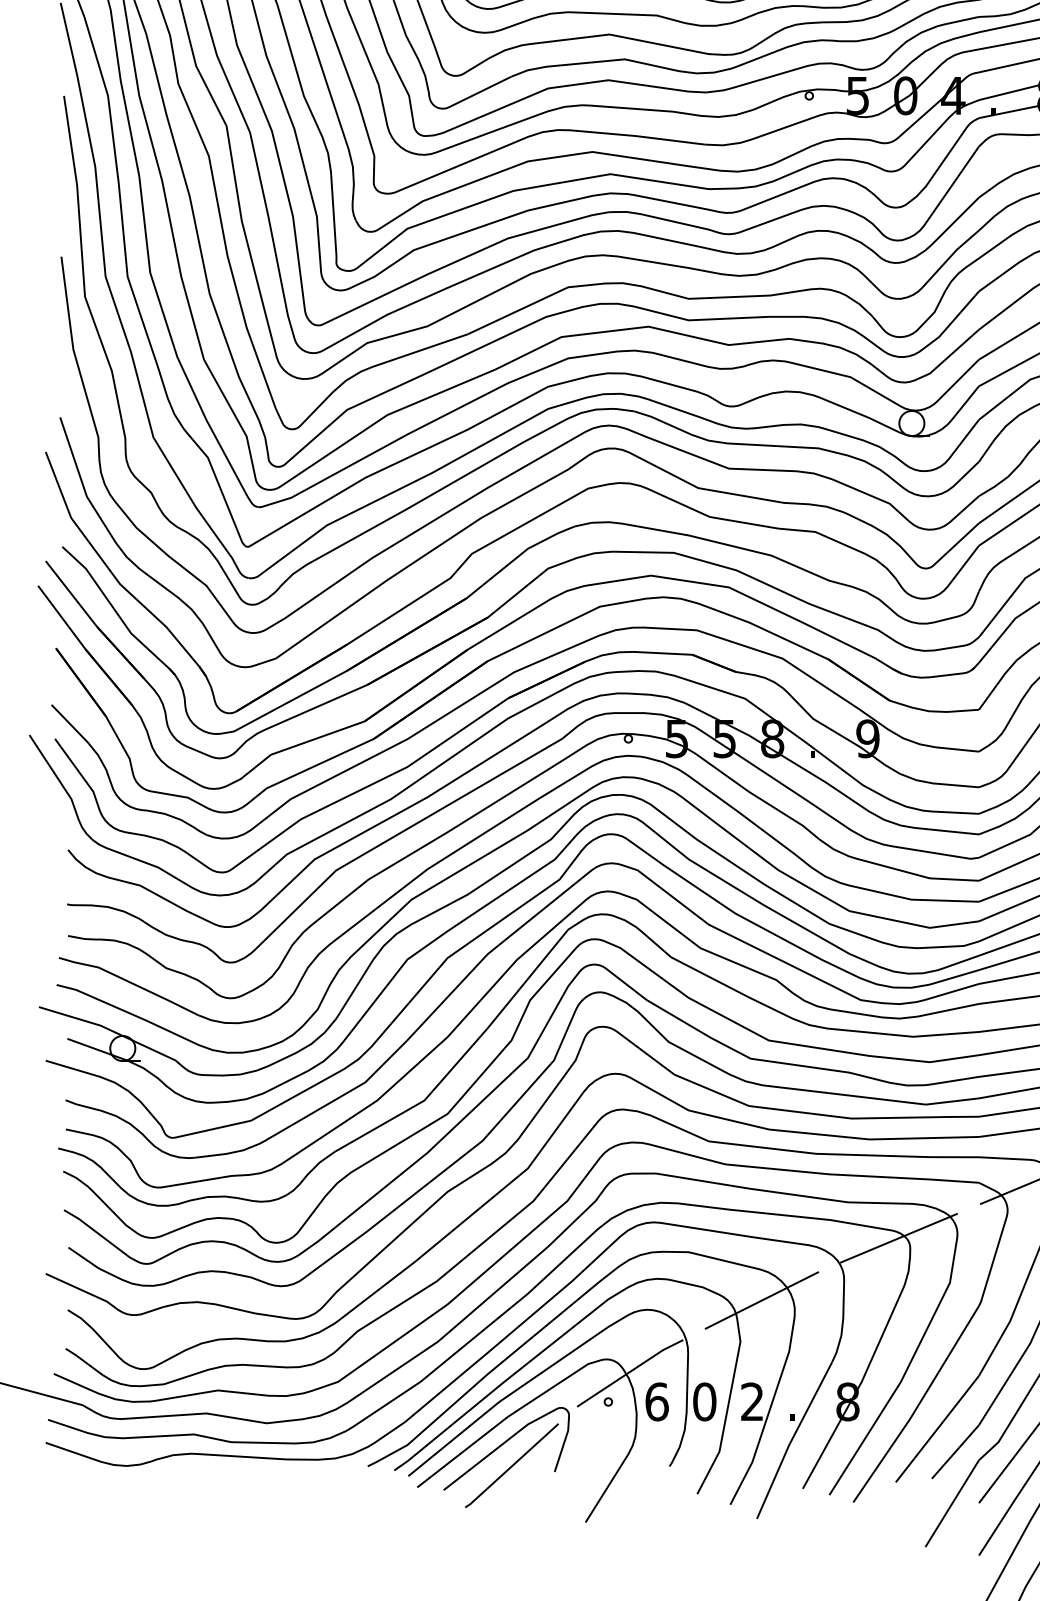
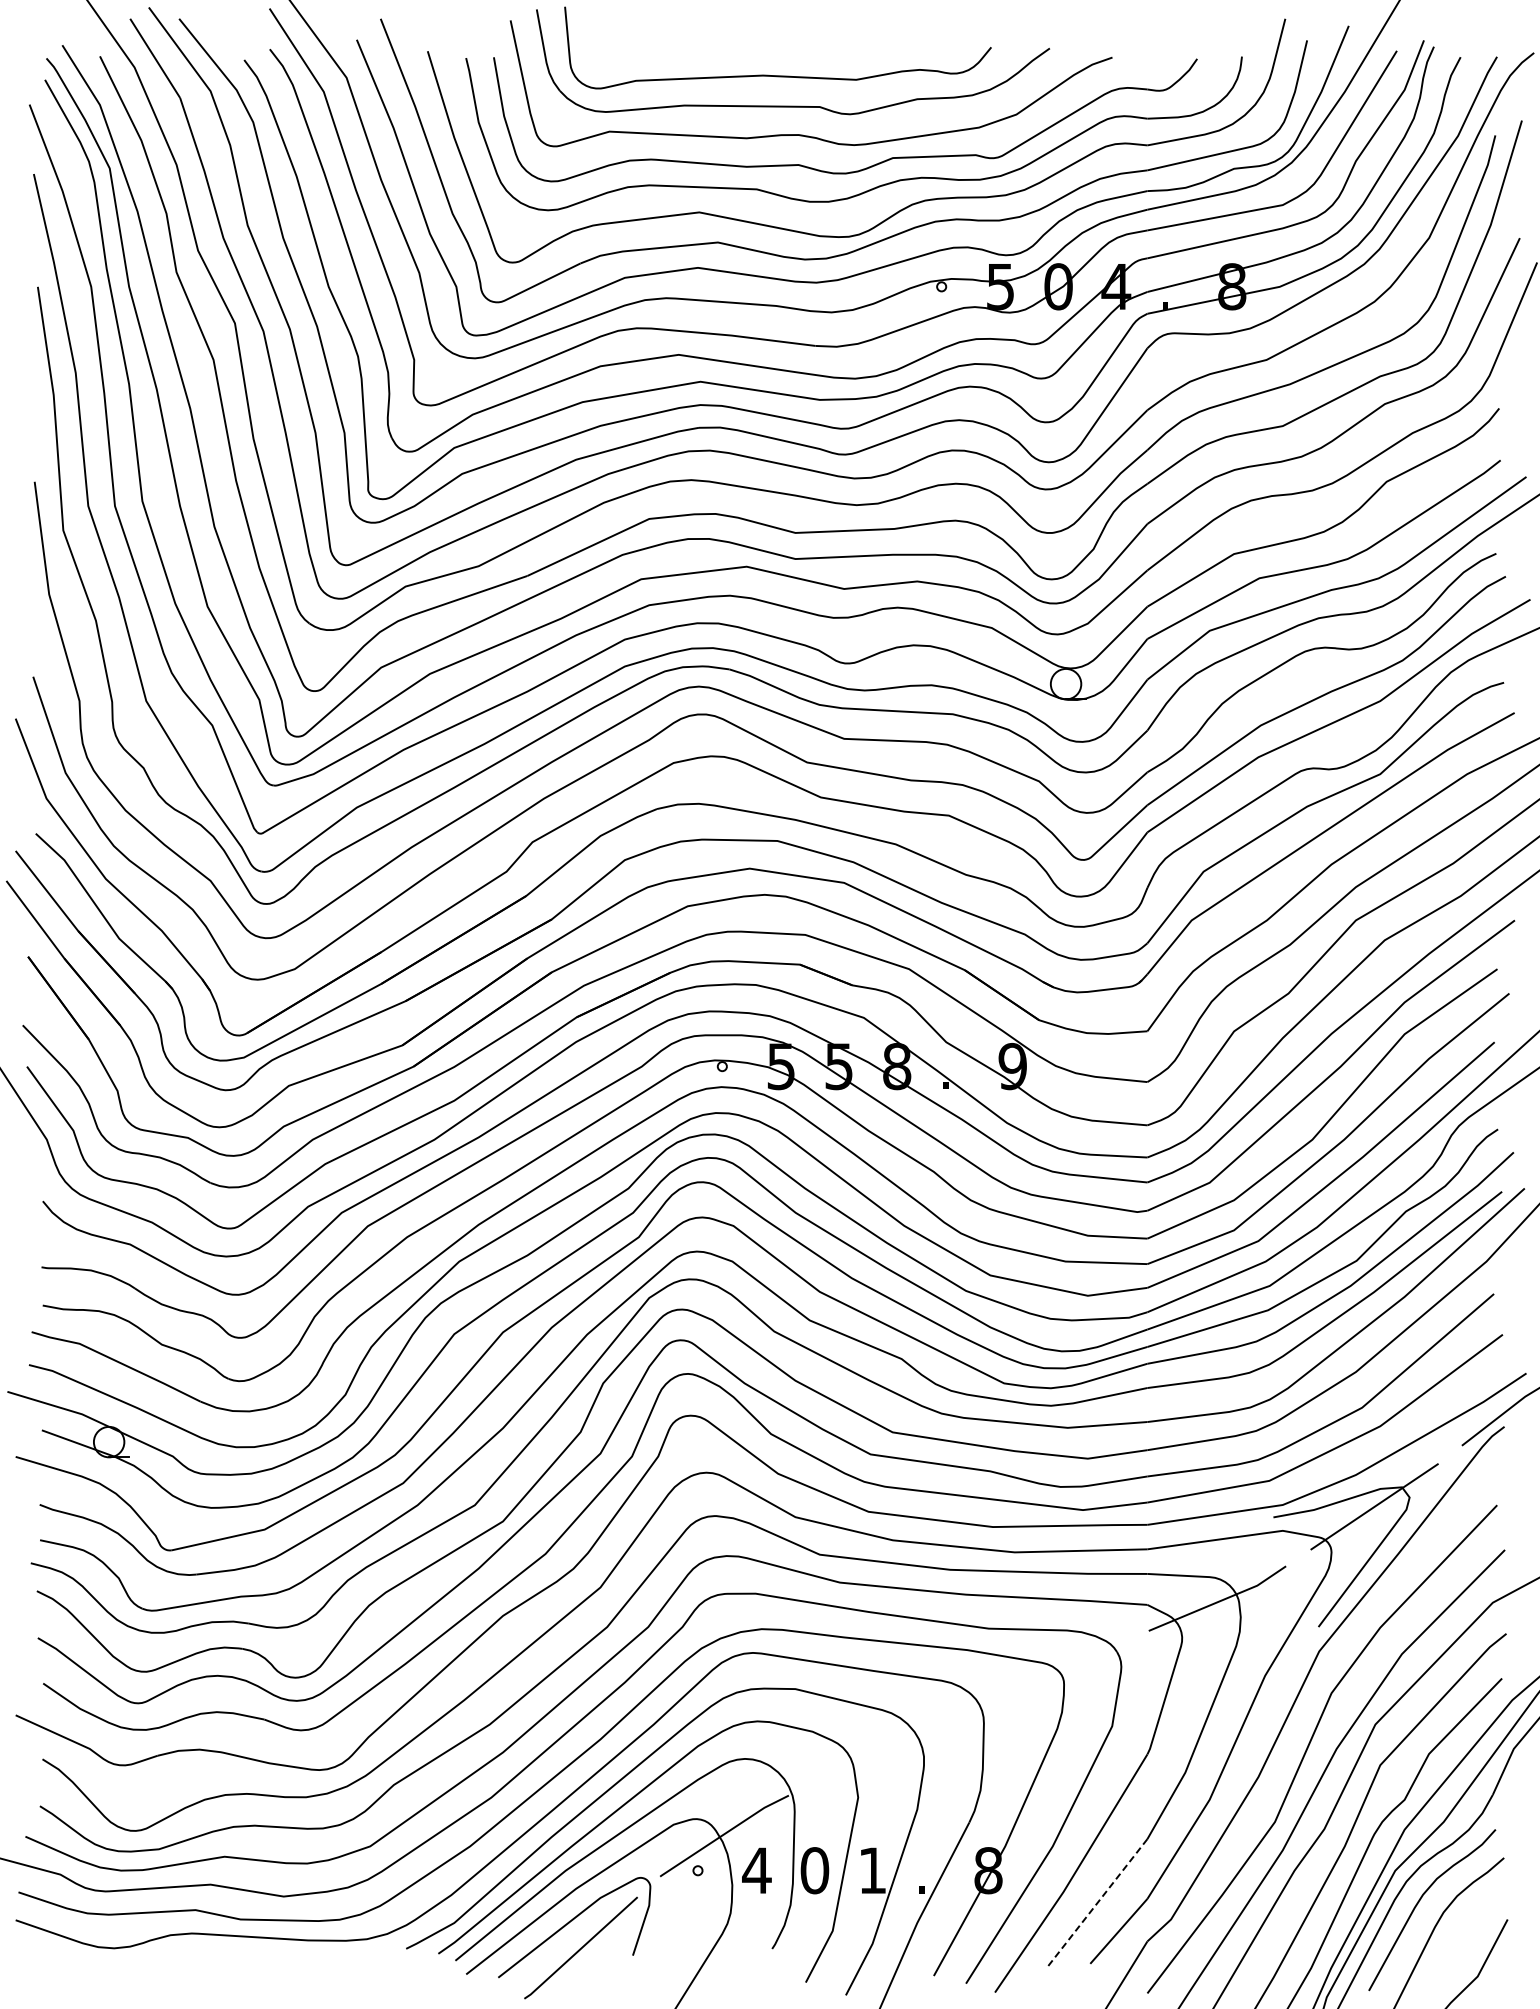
line: (899, 1237) -> (1050, 1671), removed
line: (762, 1300) -> (884, 1747), removed
text: (656, 1401) -> (756, 1870), 6 -> 4
text: (752, 1401) -> (872, 1870), 2 -> 1
line: (937, 1429) -> (1097, 1903), solid -> dashed

